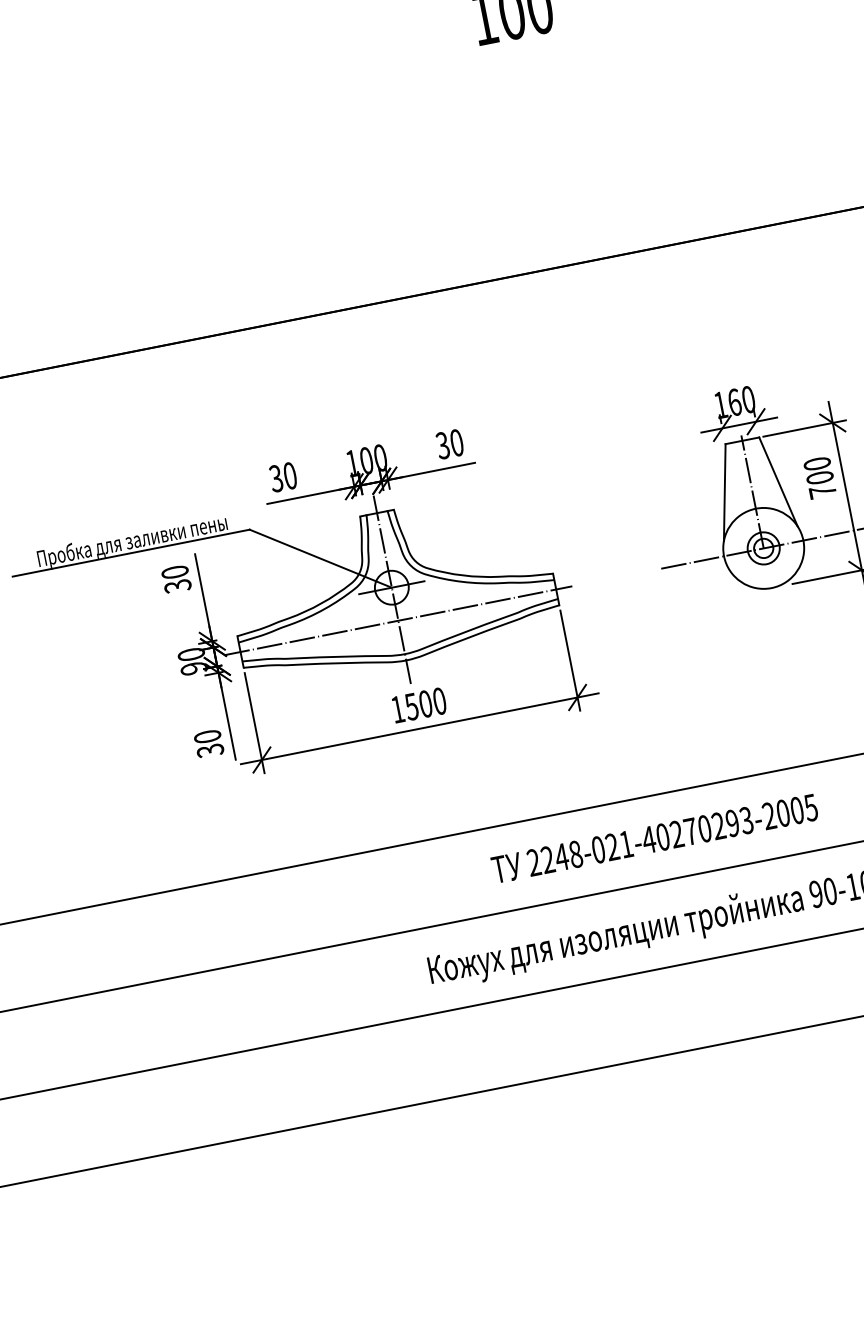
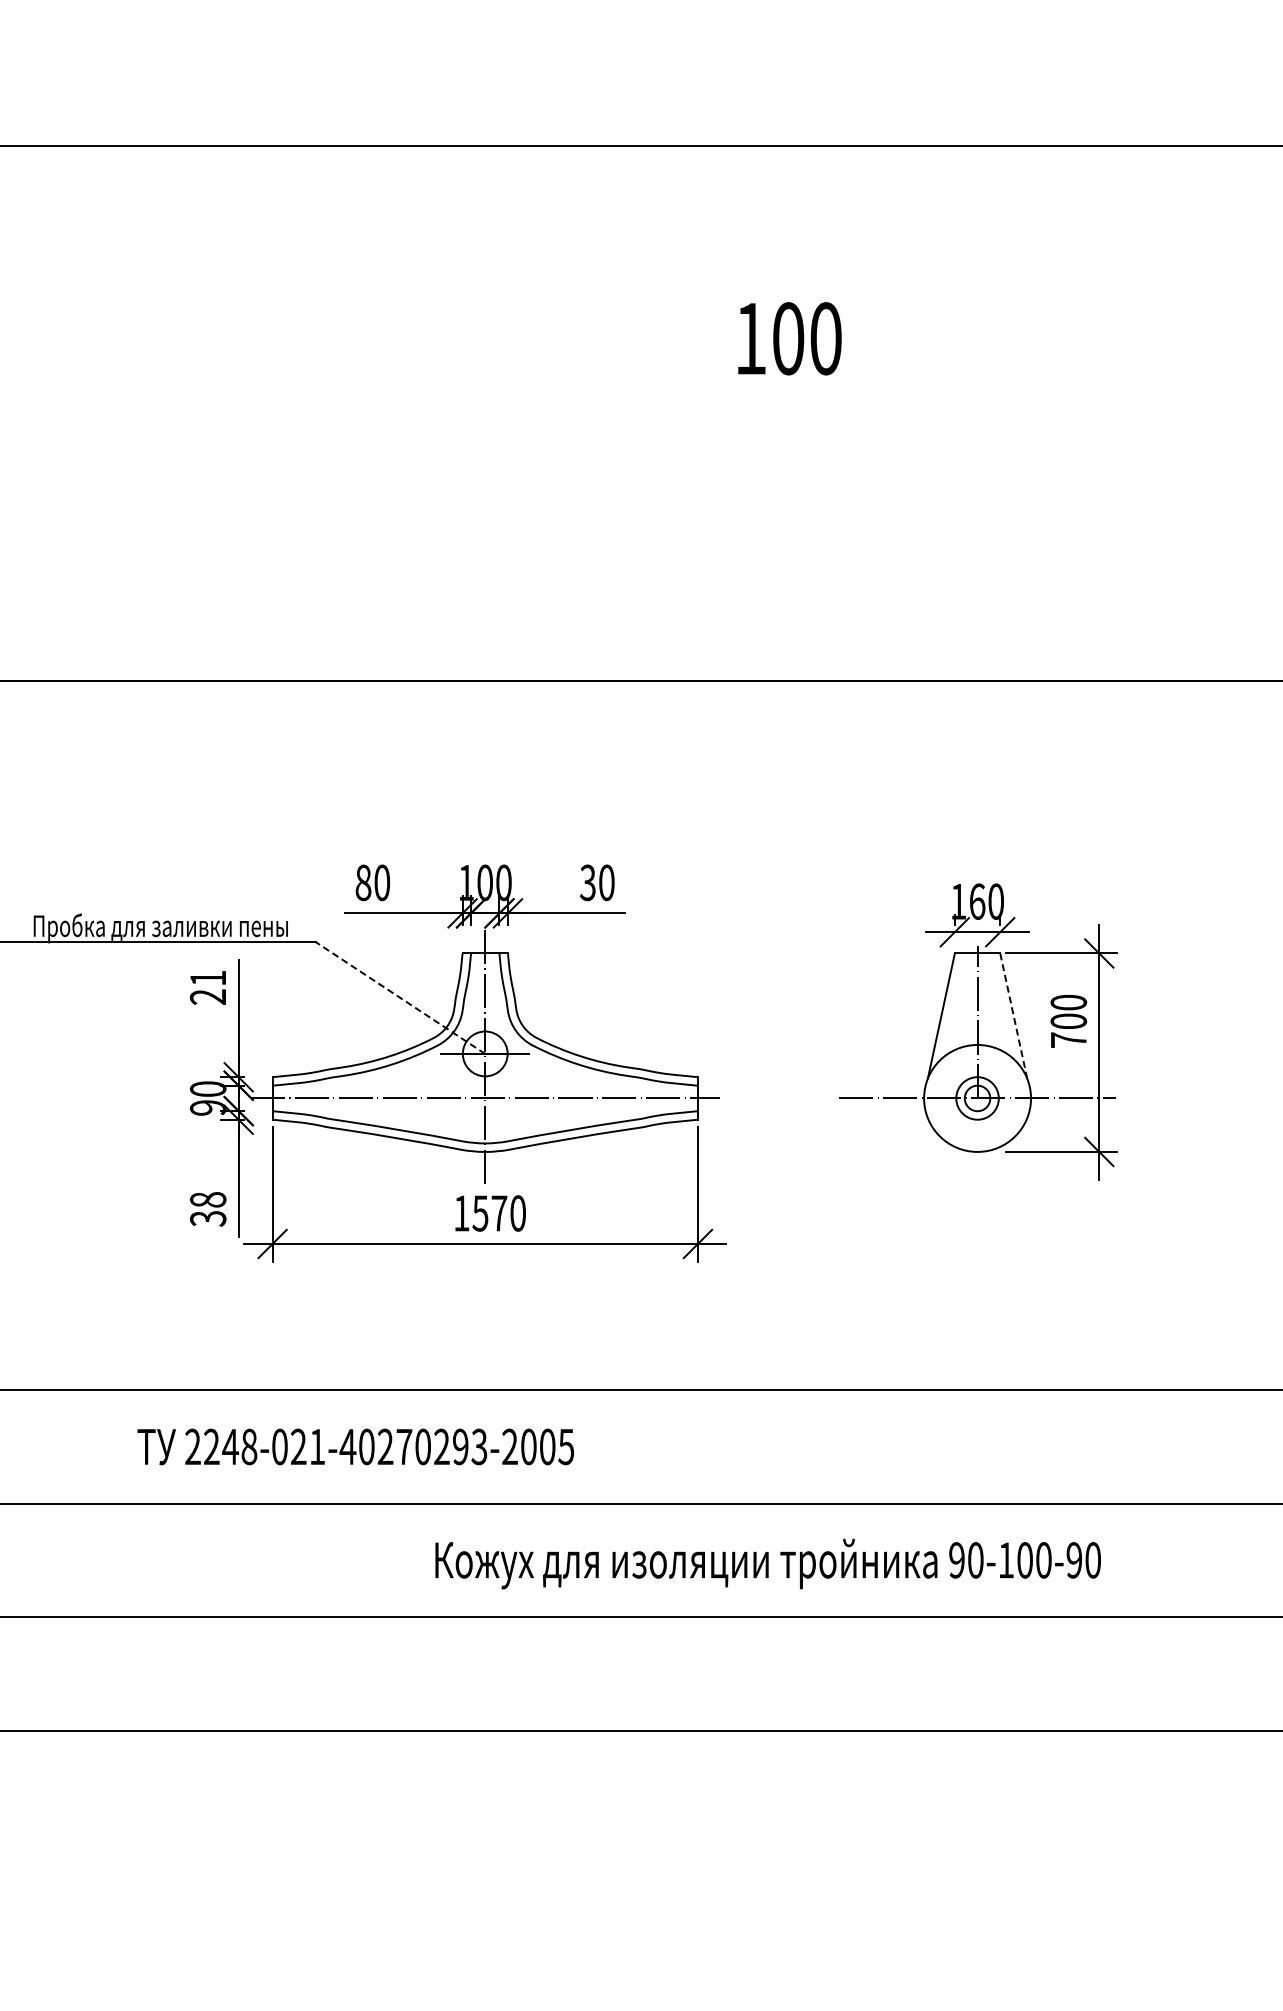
text: (276, 478) -> (363, 882), 30 -> 80
line: (778, 481) -> (1013, 1015), solid -> dashed
line: (320, 558) -> (400, 997), solid -> dashed
text: (176, 579) -> (208, 987), 30 -> 21
text: (425, 704) -> (499, 1213), 1500 -> 1570
text: (207, 736) -> (208, 1199), 30 -> 38
text: (654, 838) -> (355, 1446), moved

